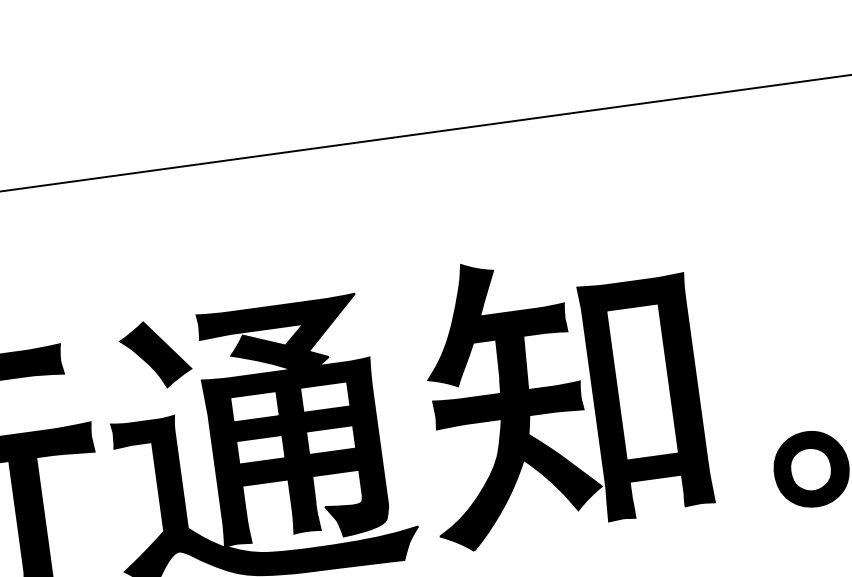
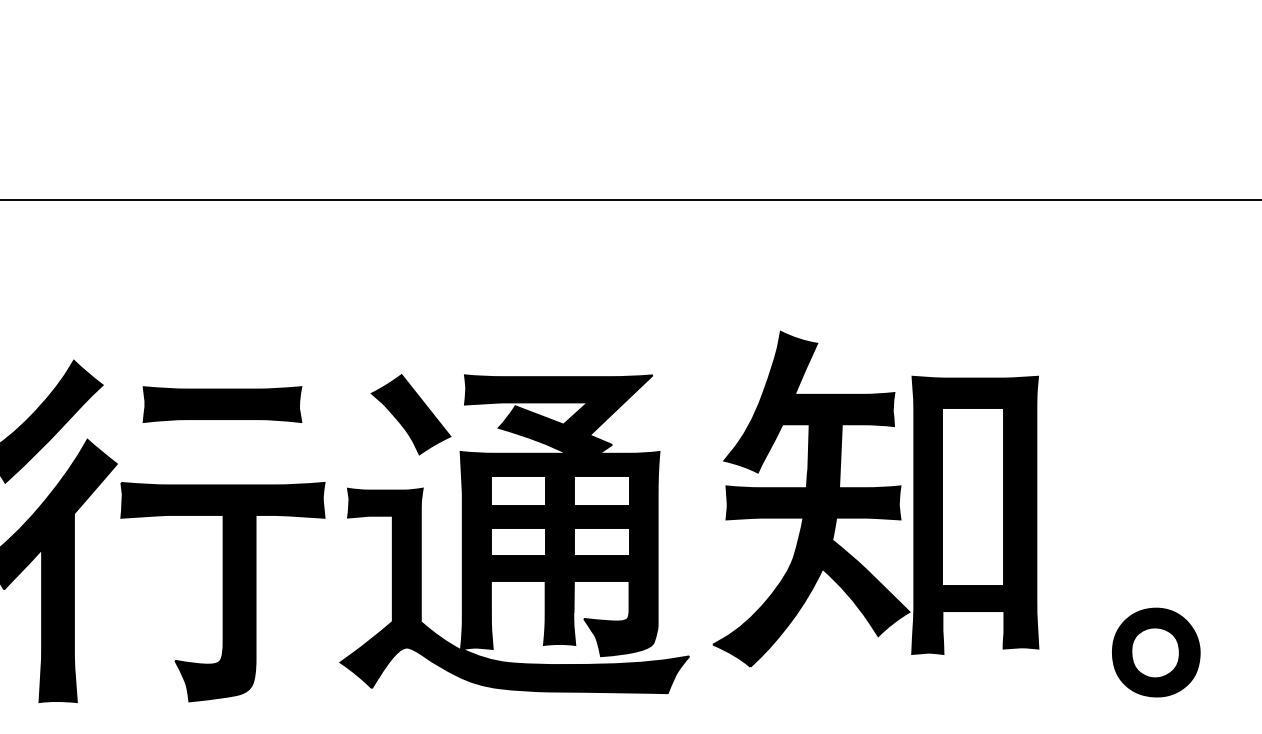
part: (560, 394) -> (875, 498), moved

